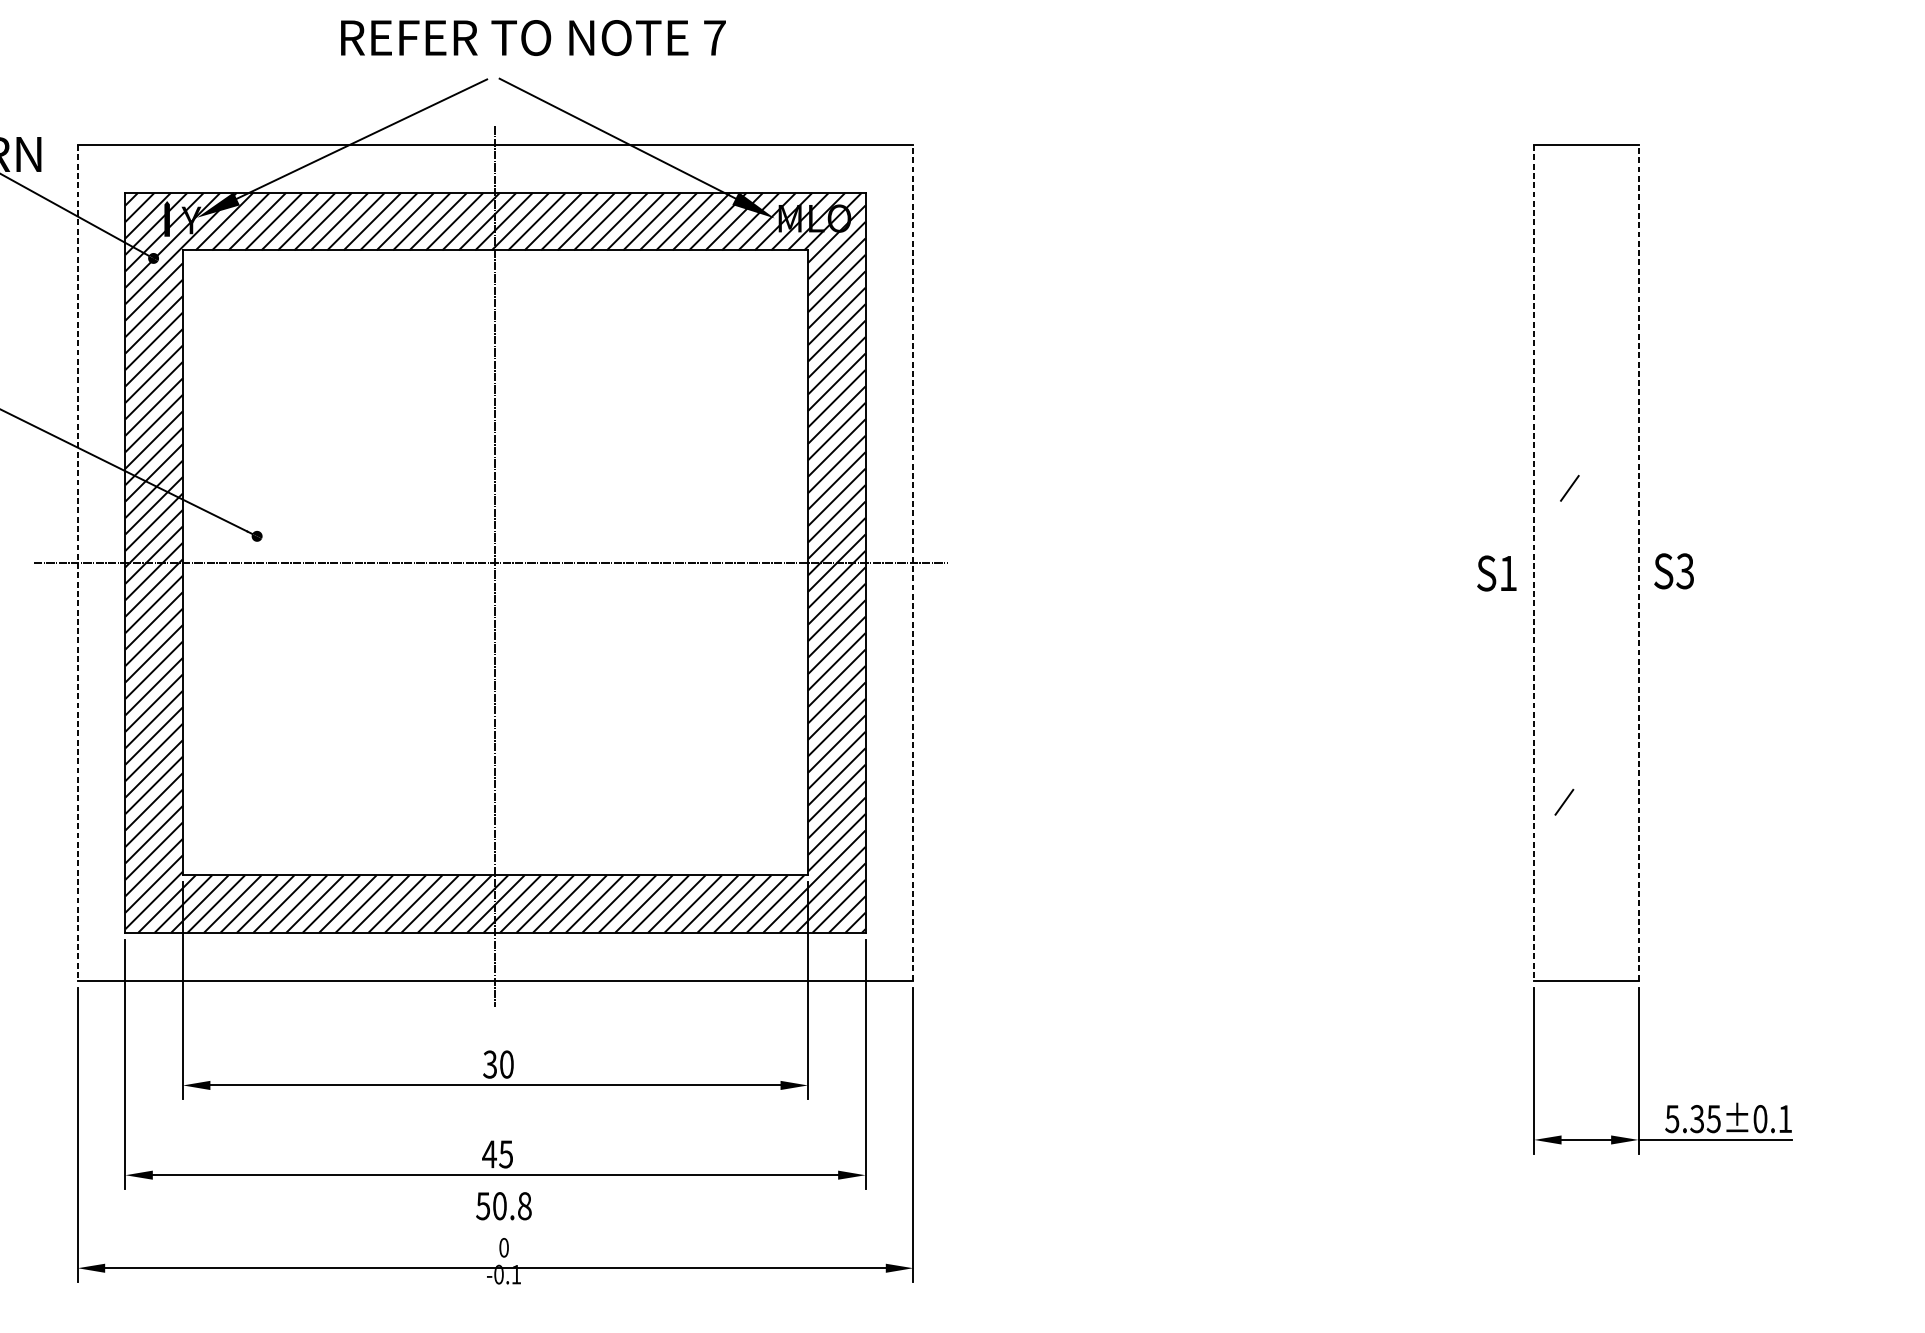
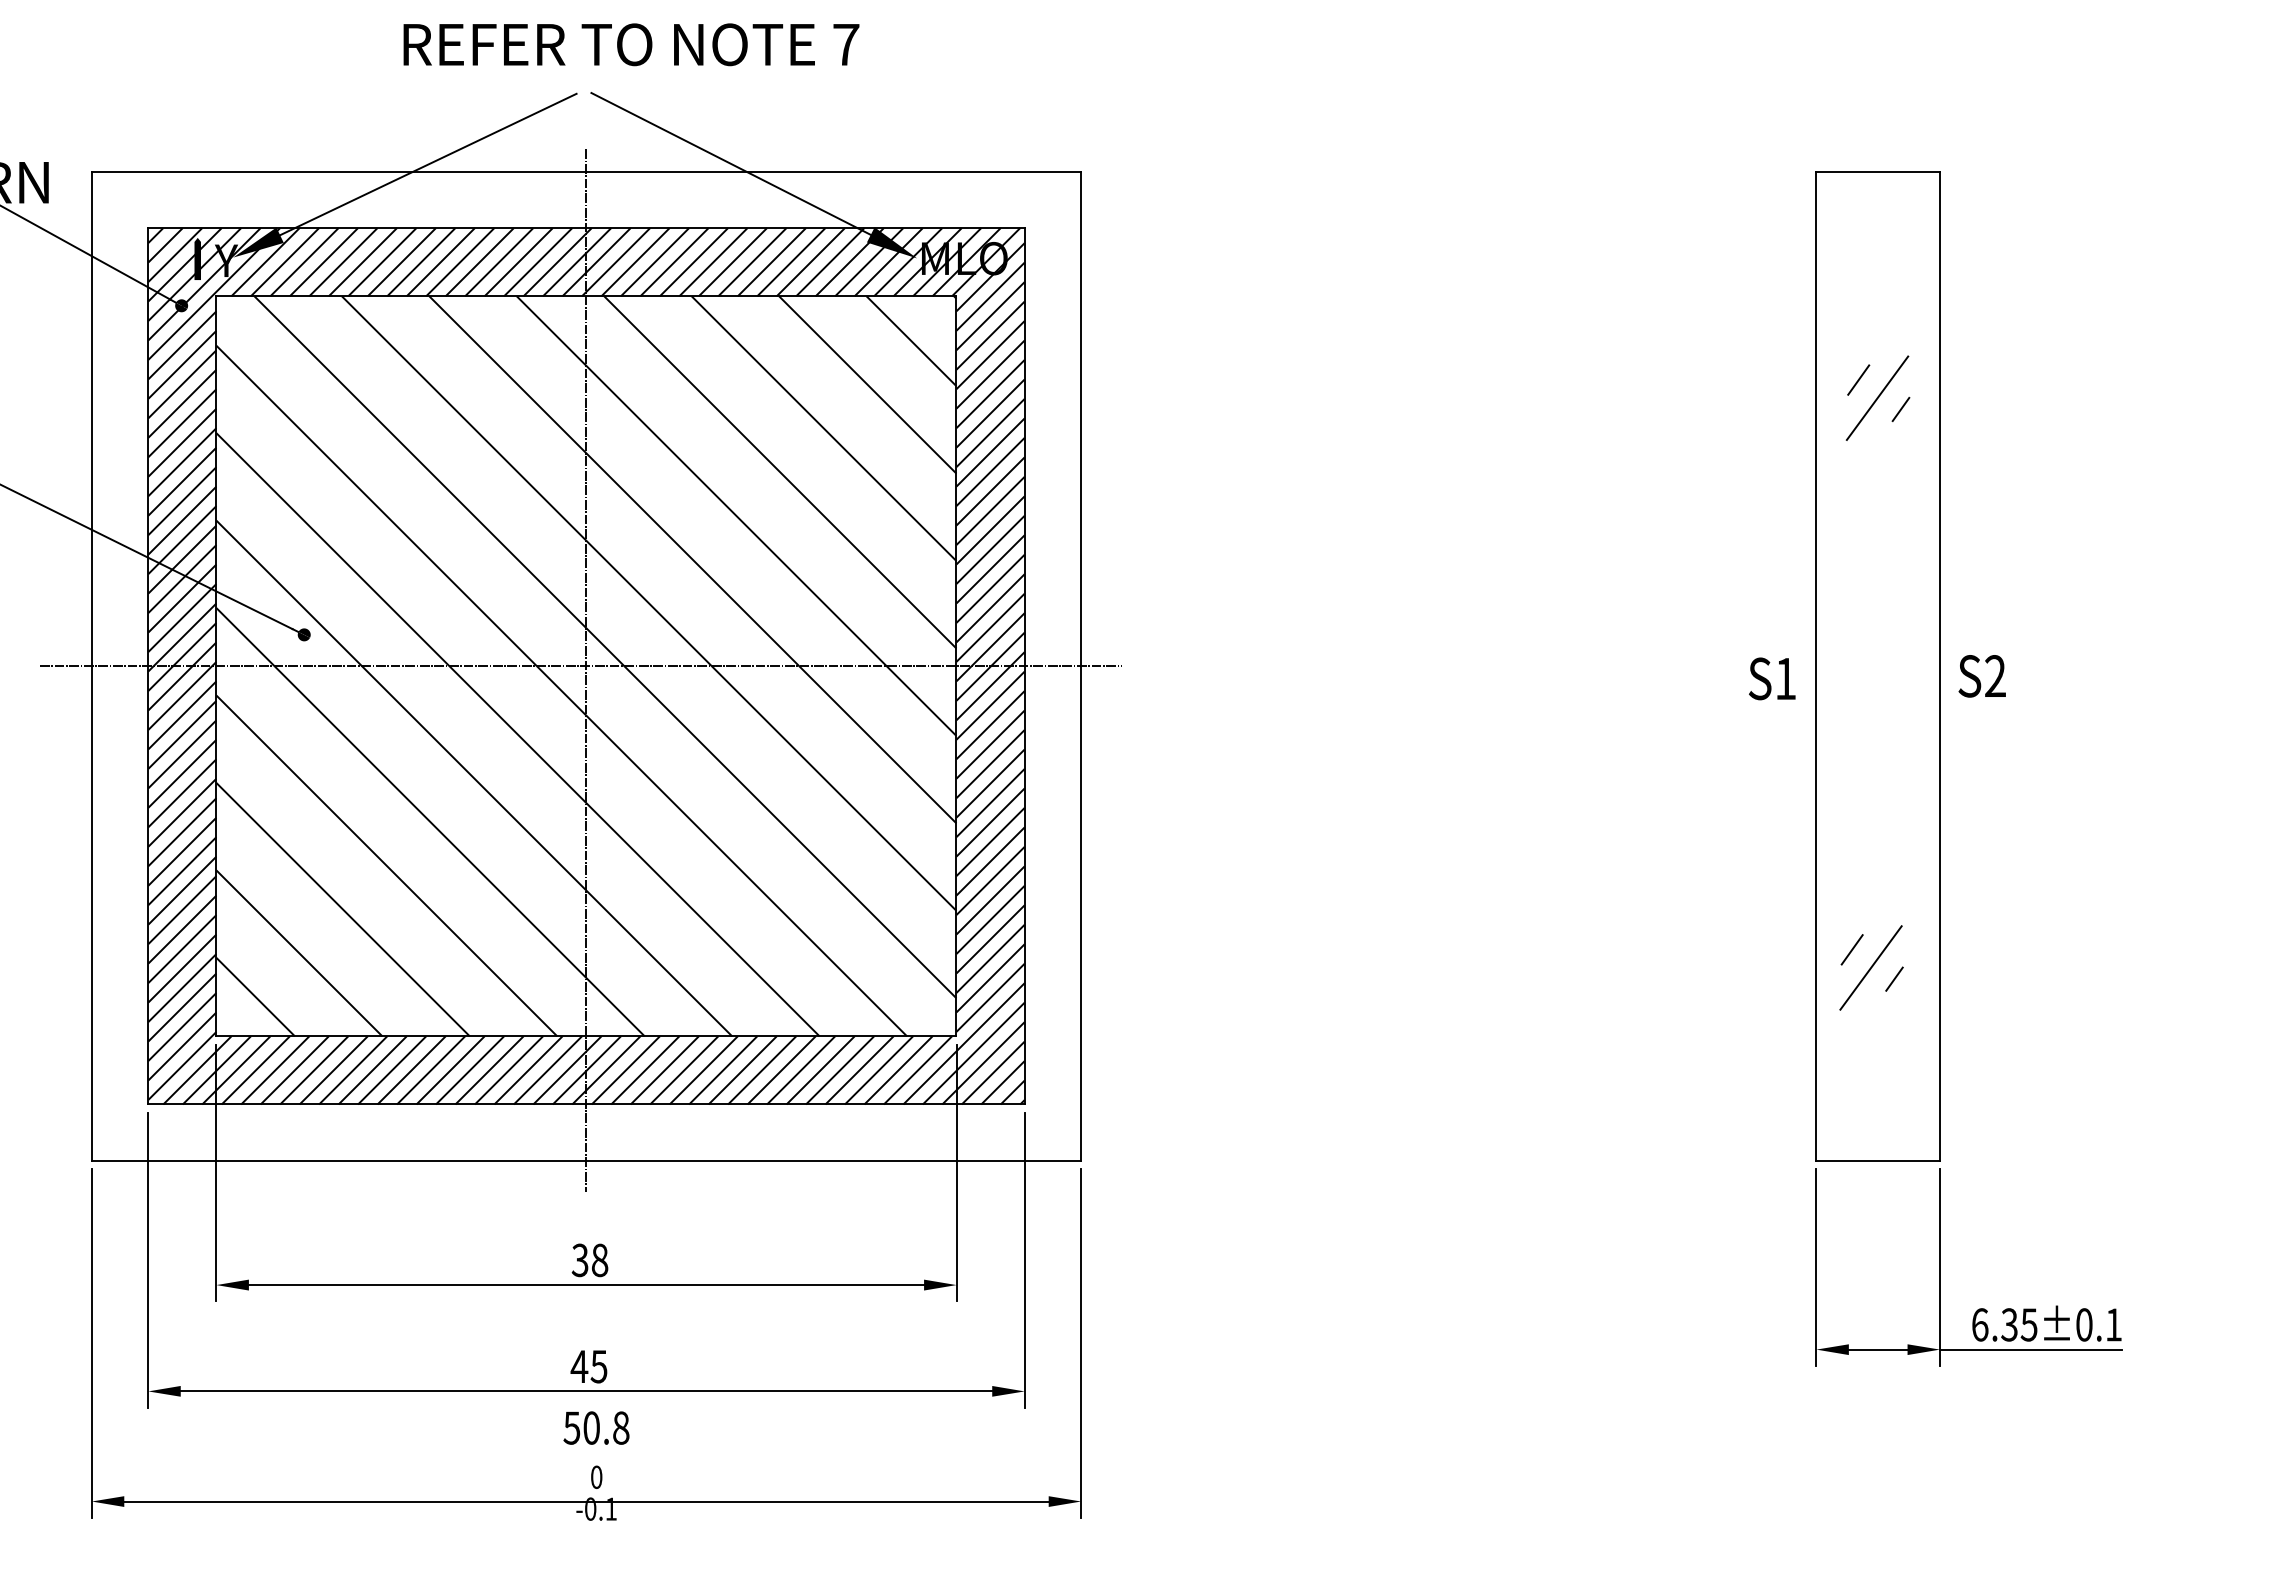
line: (1585, 335) -> (1877, 397), added
line: (1605, 346) -> (1900, 409), added
line: (1569, 487) -> (1858, 379), moved
line: (77, 563) -> (91, 666), dashed -> solid
hatch: (495, 563) -> (586, 666), added
line: (913, 563) -> (1081, 666), dashed -> solid
line: (1534, 563) -> (1816, 666), dashed -> solid
line: (1638, 563) -> (1940, 666), dashed -> solid
text: (1684, 571) -> (1994, 676), S3 -> S2
line: (1579, 817) -> (1870, 967), added
line: (1600, 826) -> (1894, 978), added
text: (507, 1063) -> (600, 1259), 30 -> 38
text: (1671, 1118) -> (1979, 1324), 5.35±0.1 -> 6.35±0.1

